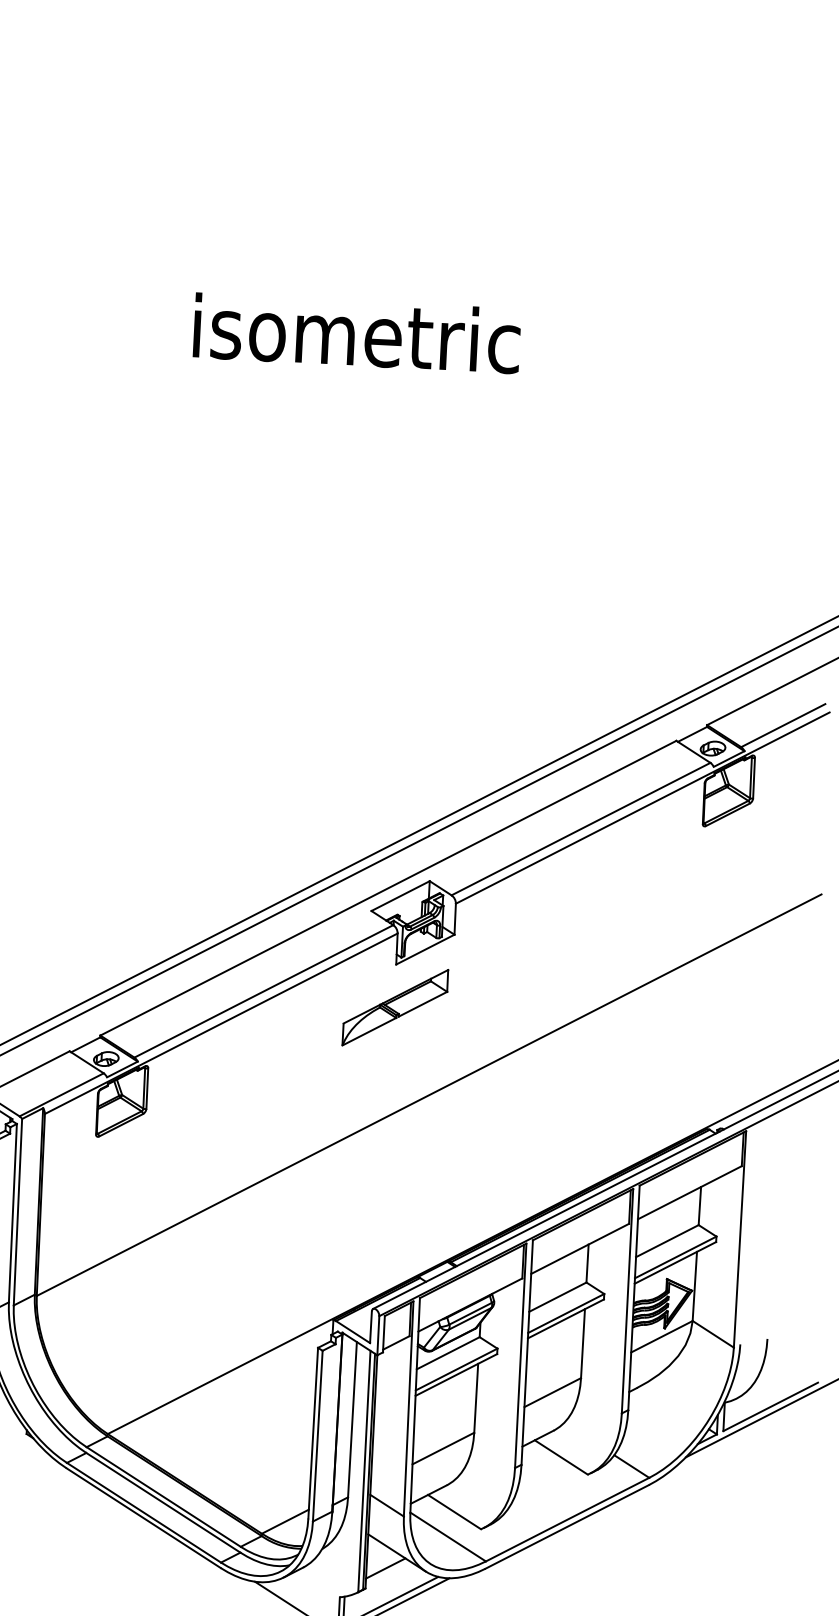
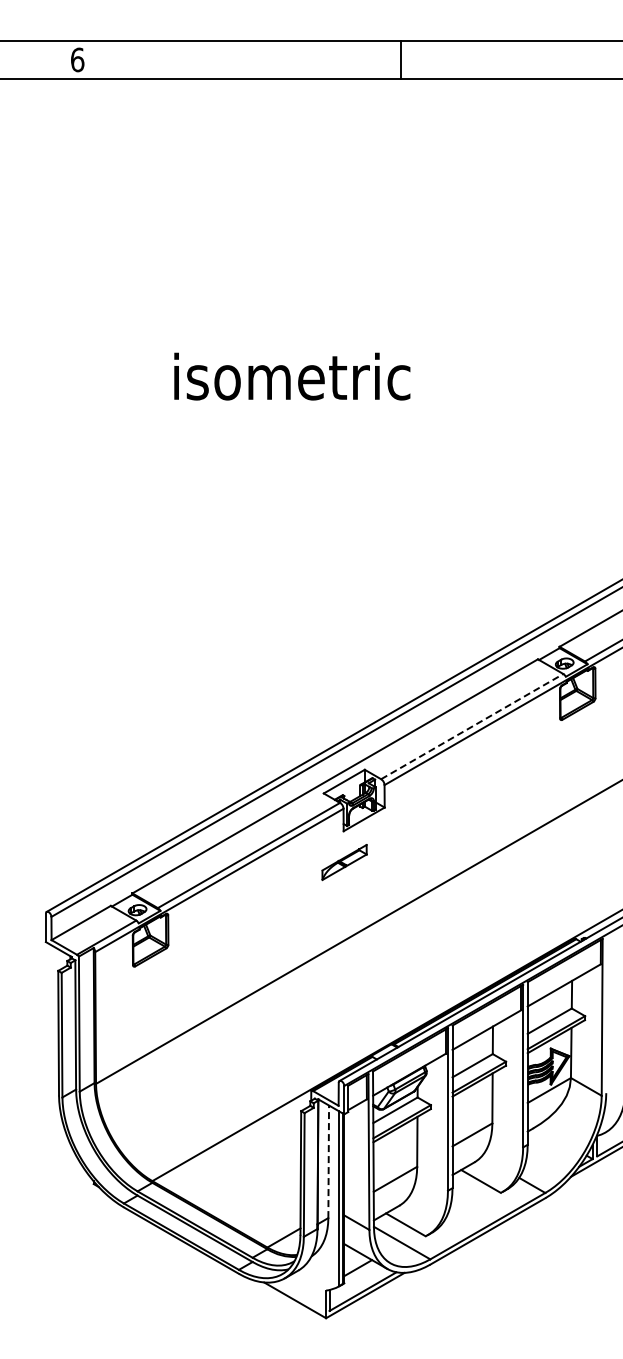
line: (581, 828) -> (472, 726), solid -> dashed
part: (395, 1007) -> (344, 862), size x0.6
line: (352, 1419) -> (328, 1161), solid -> dashed

